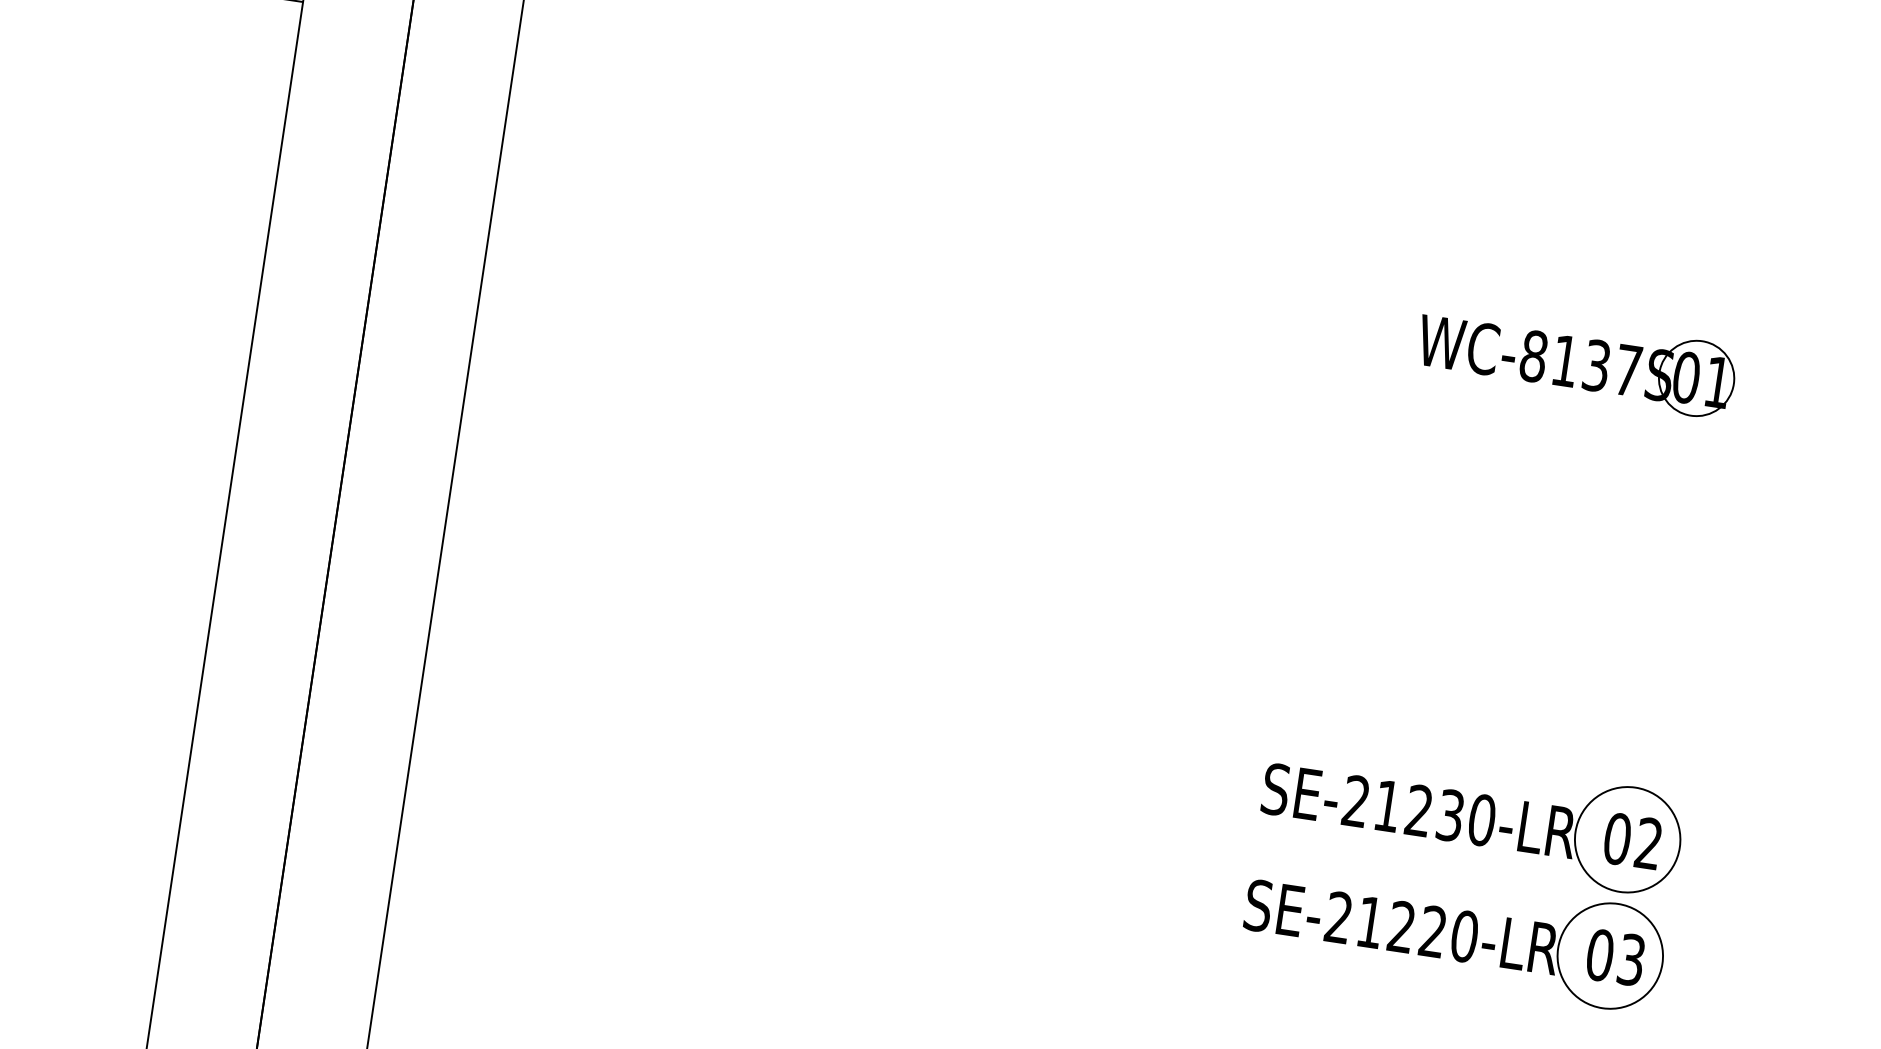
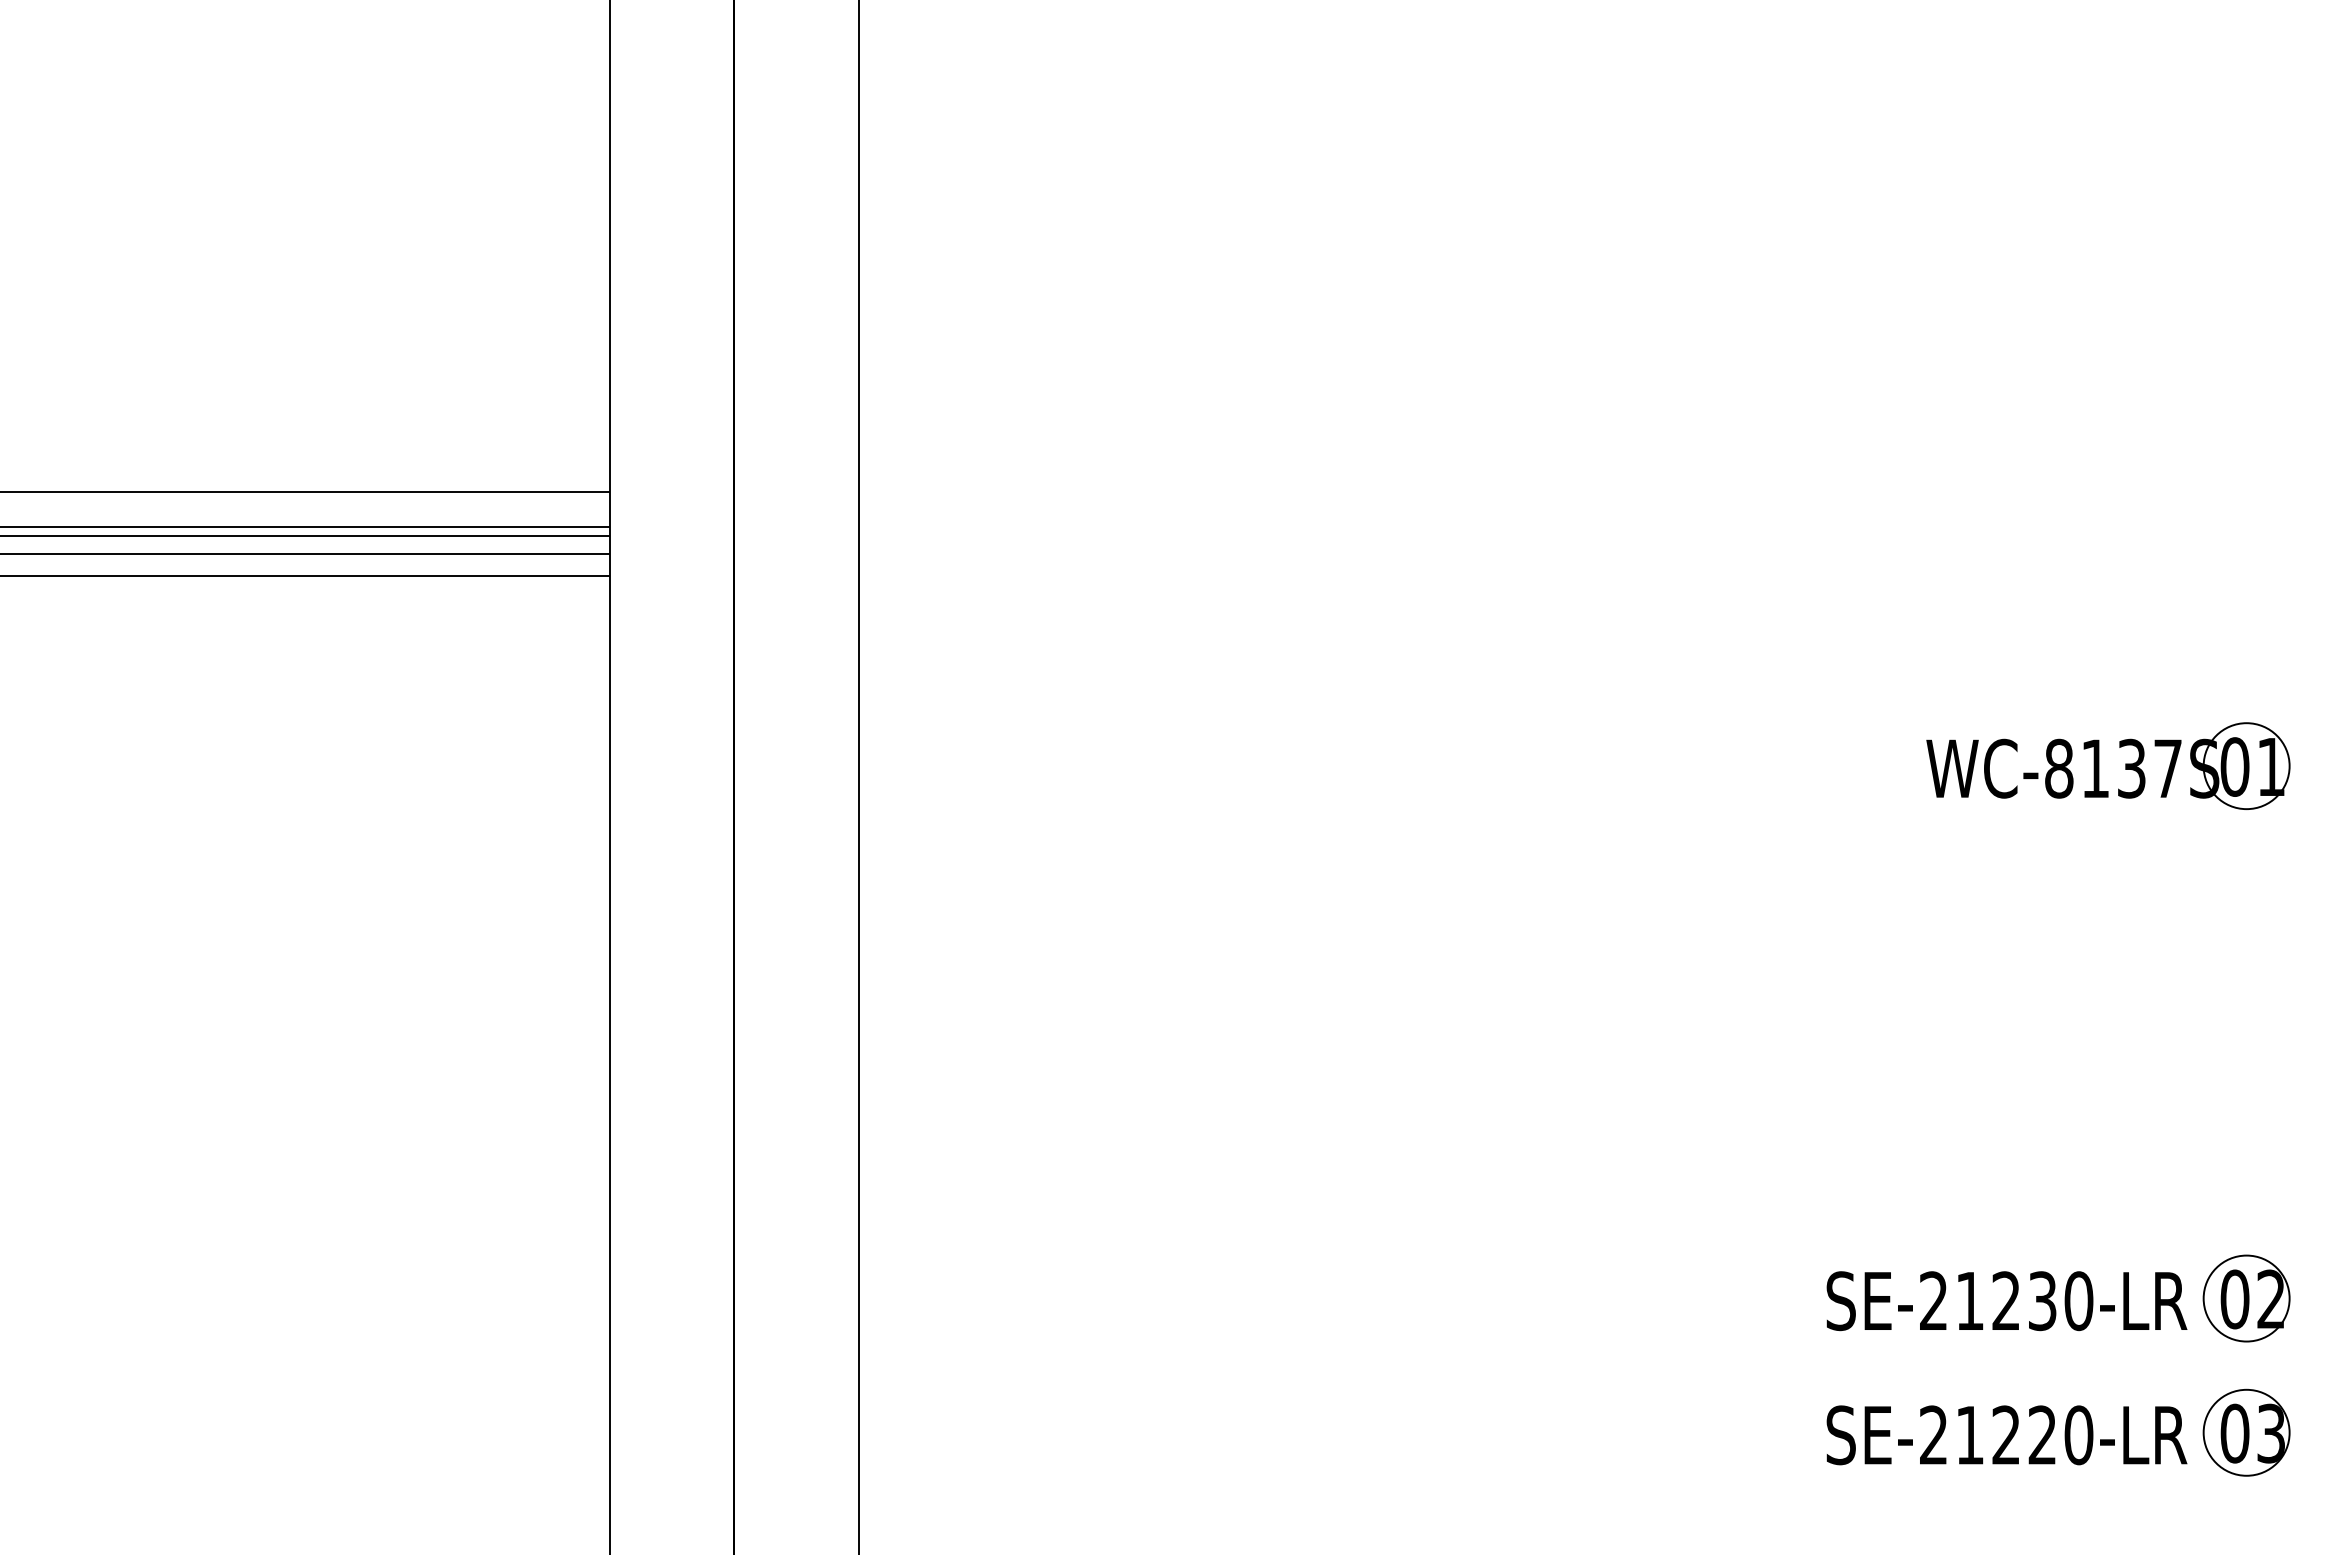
circle: (1627, 839) -> (2246, 1298), size x0.71
circle: (1610, 955) -> (2246, 1432), size x0.71

